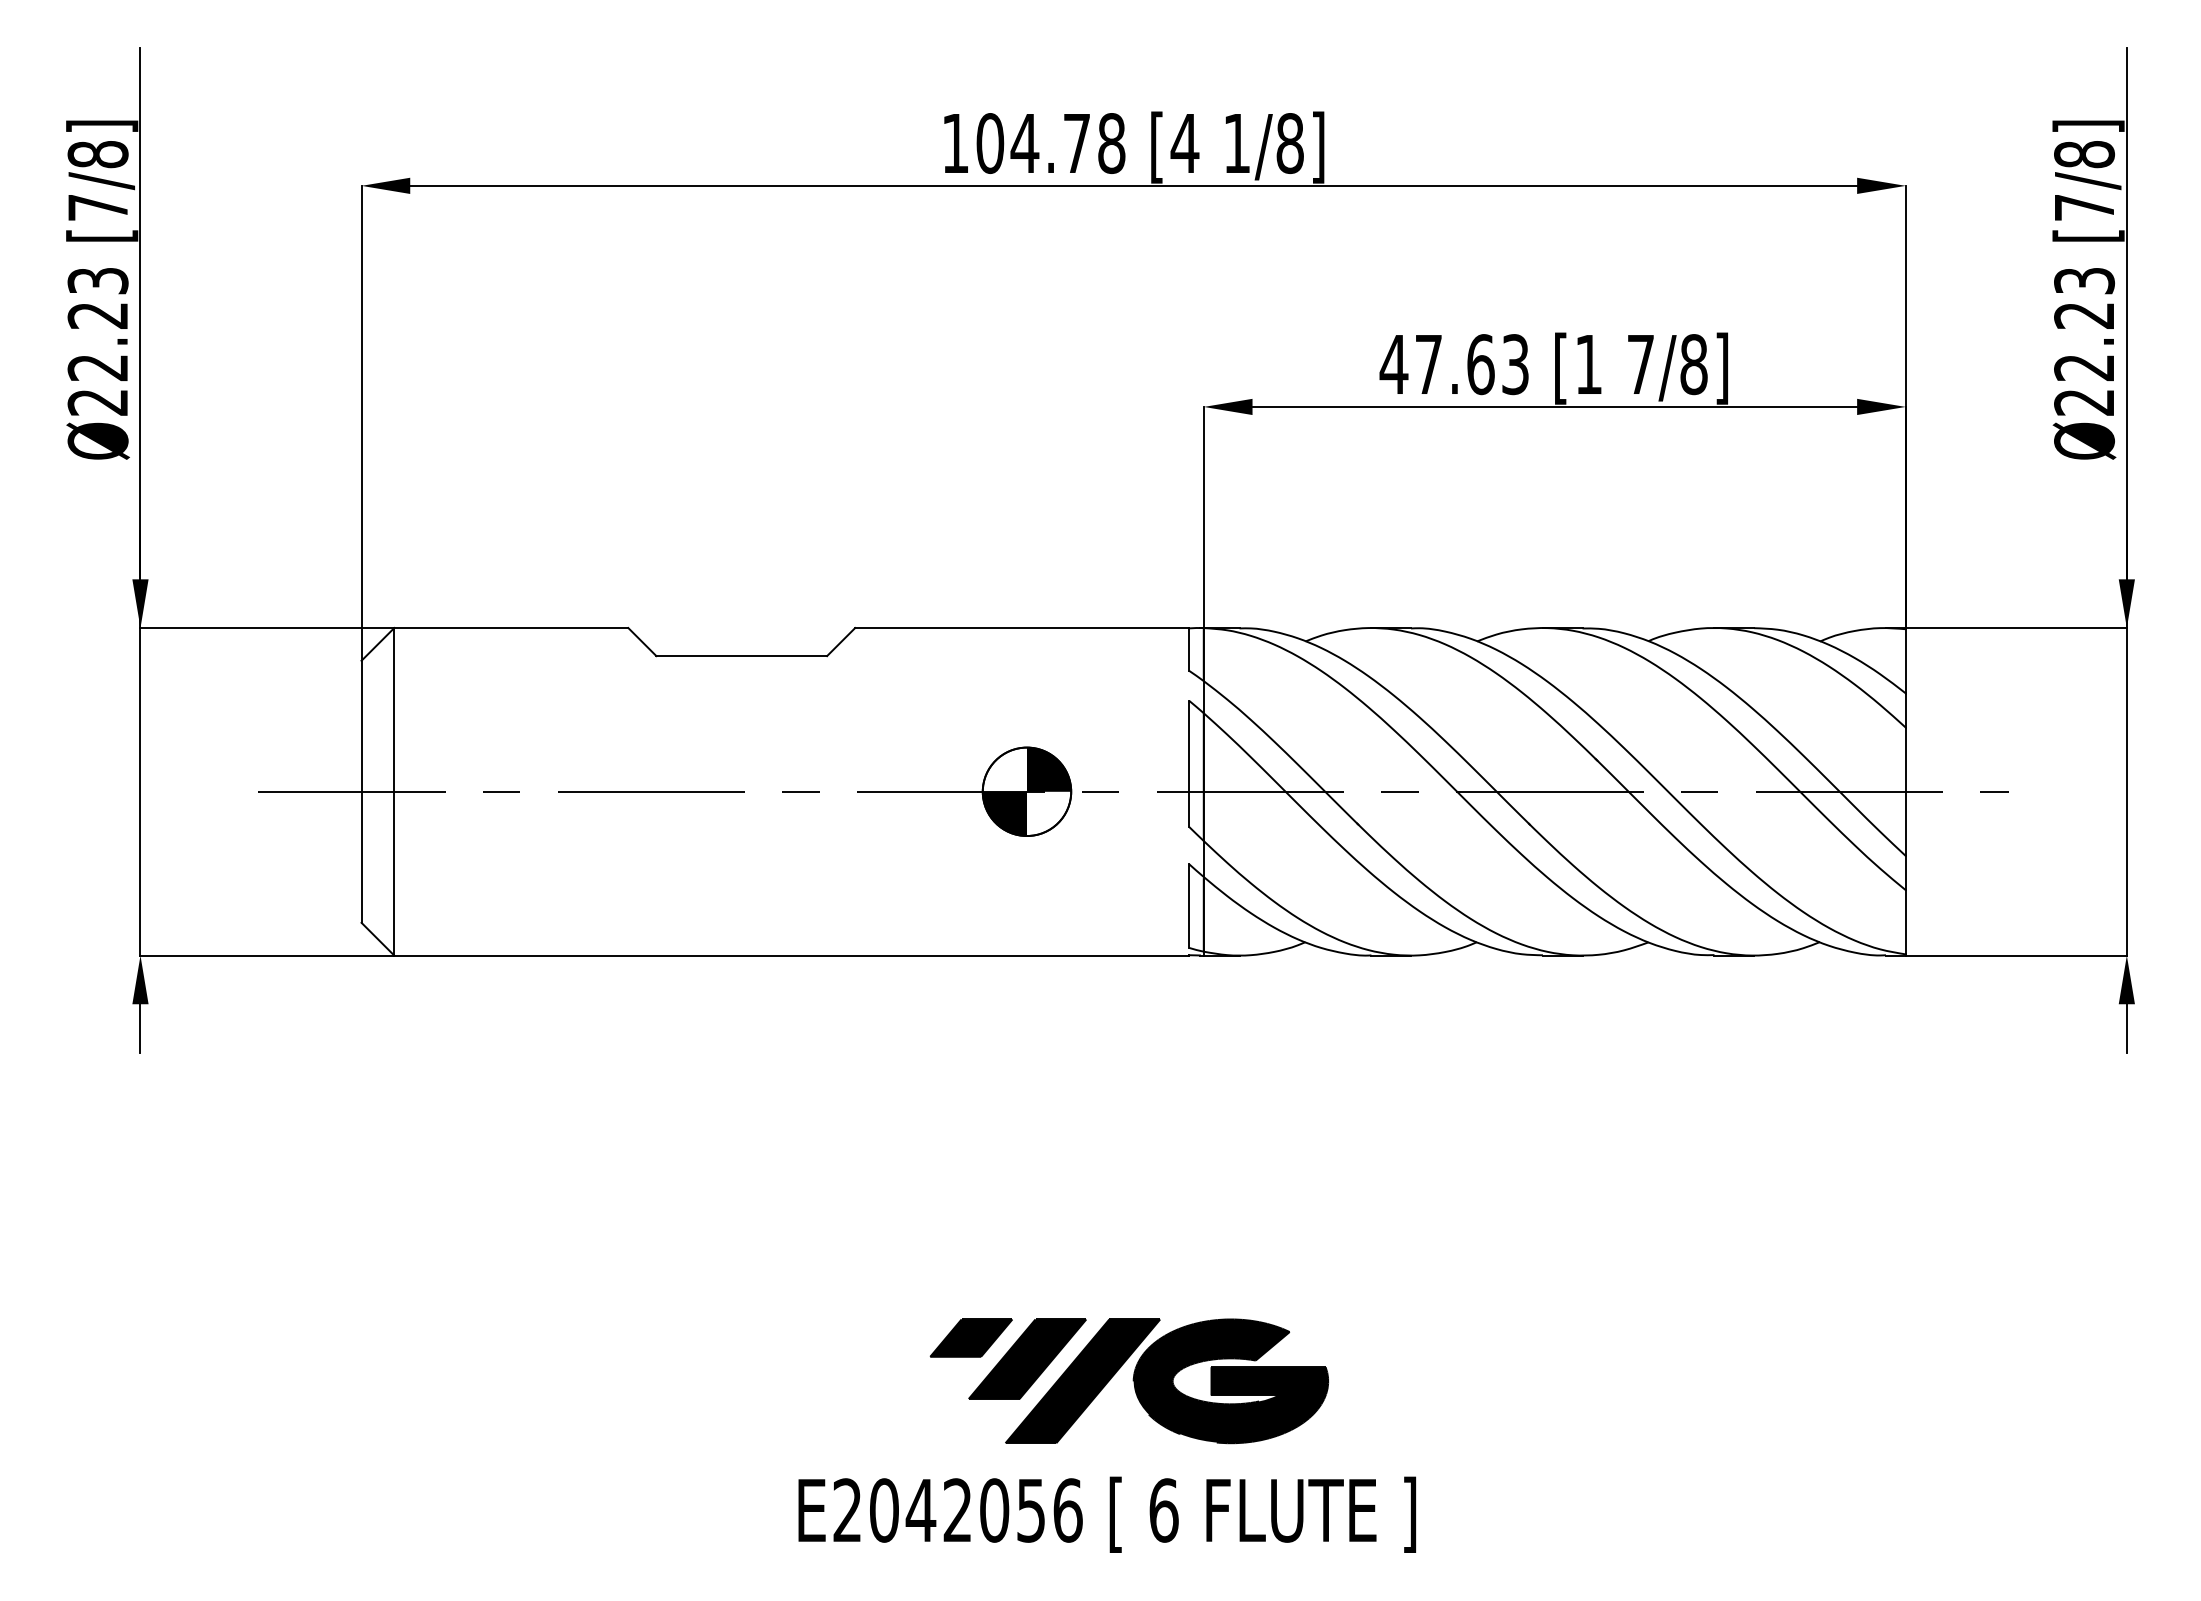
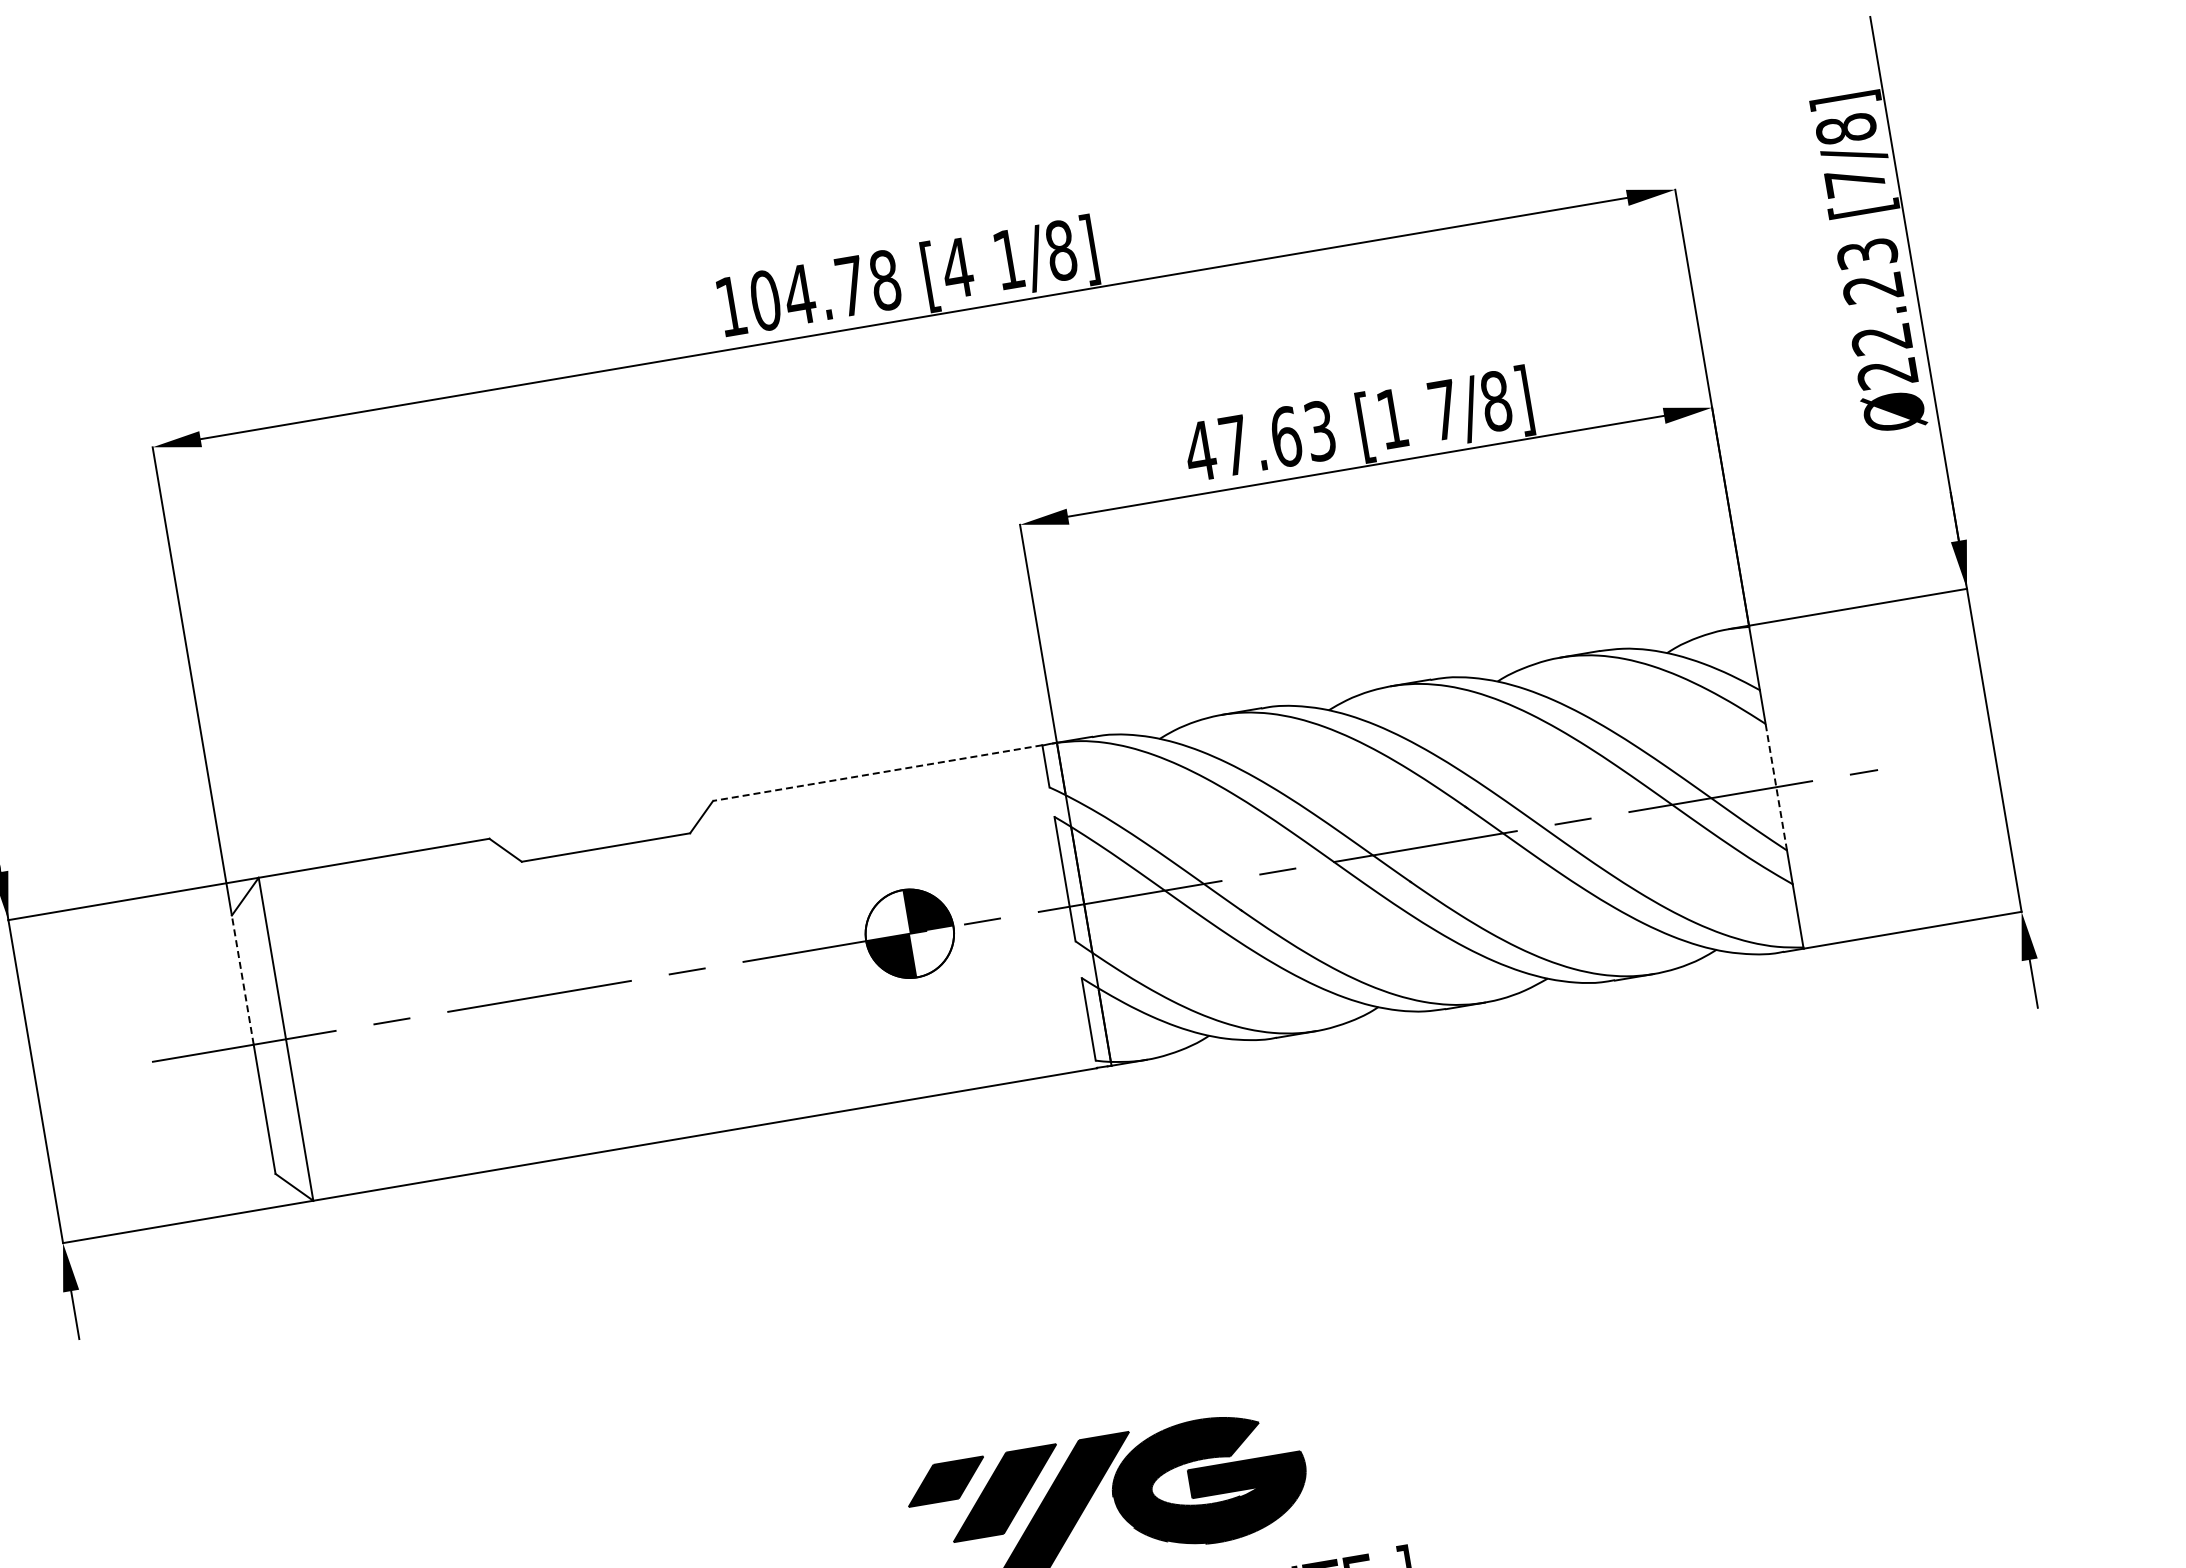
line: (1022, 628) -> (878, 773), solid -> dashed
line: (361, 726) -> (242, 980), solid -> dashed
line: (1905, 791) -> (1775, 786), solid -> dashed

